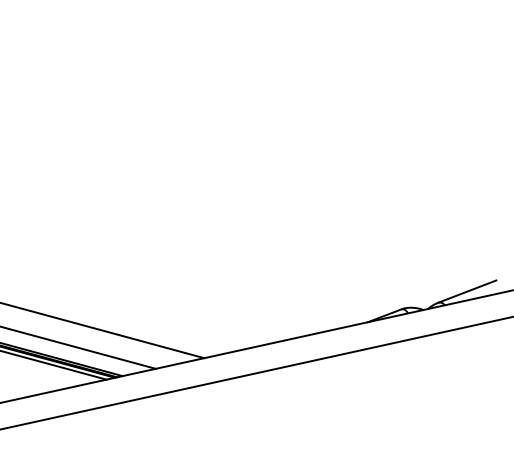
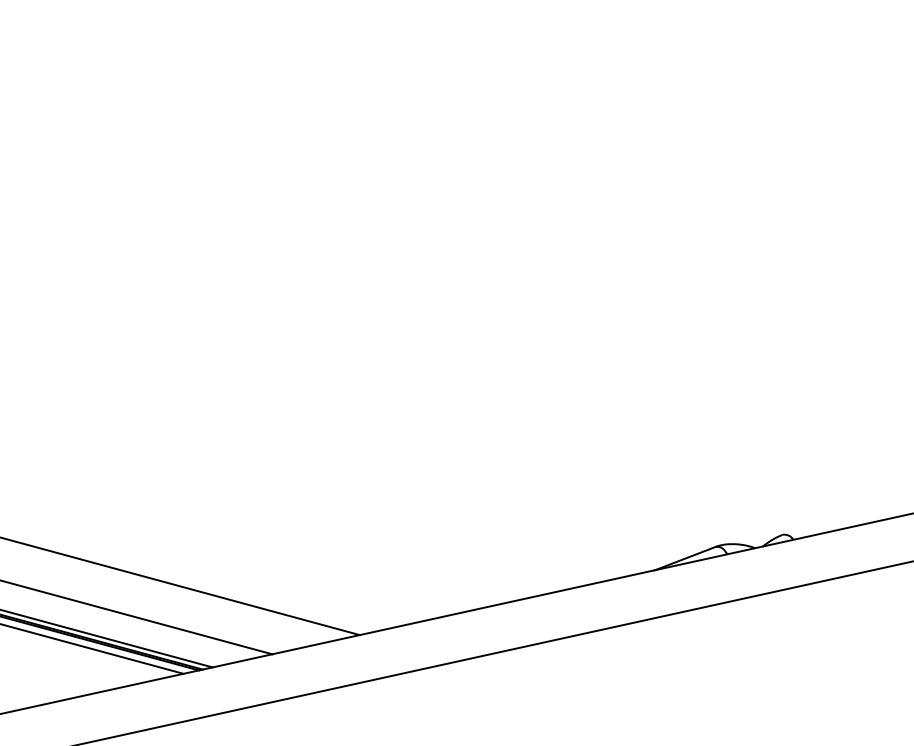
line: (467, 291) -> (834, 514), removed

